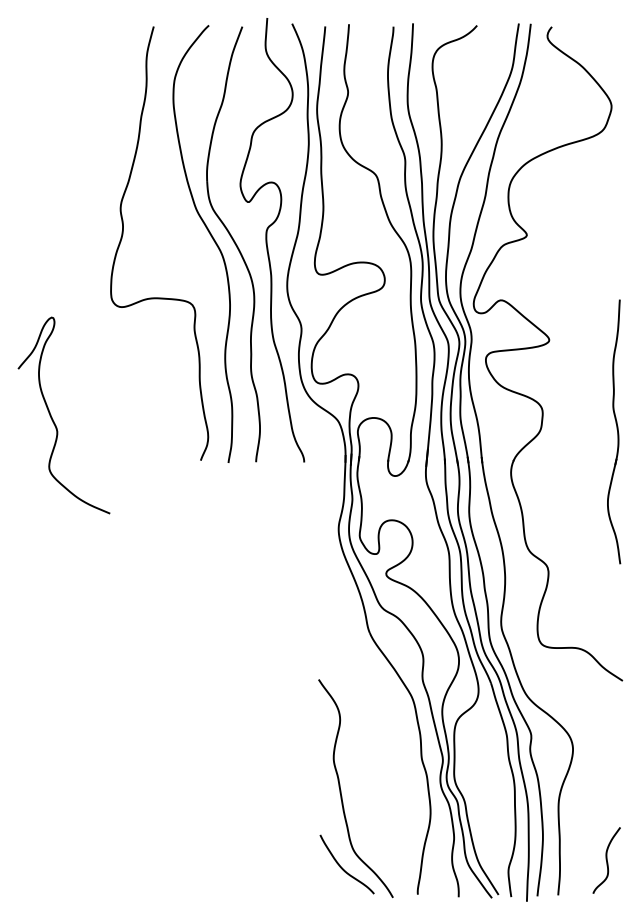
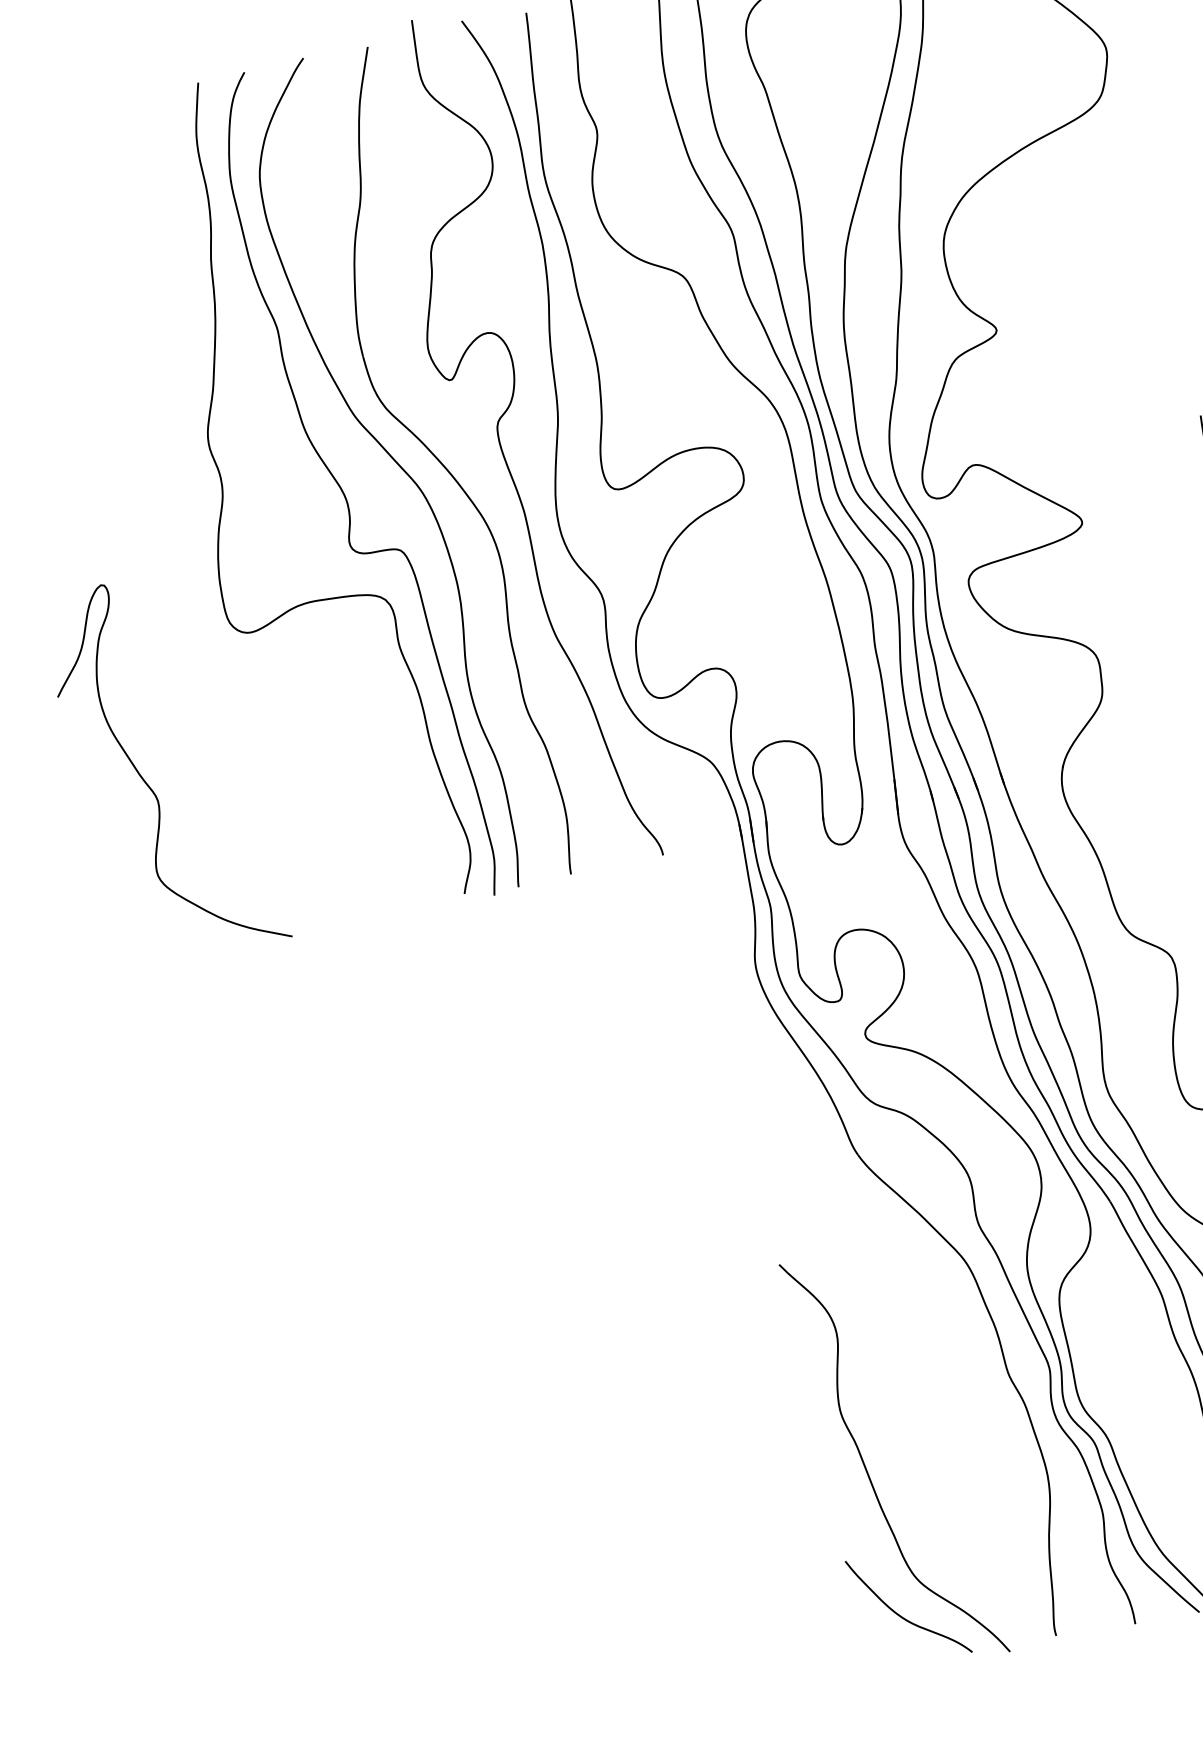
curve: (183, 245) -> (344, 489), added
curve: (53, 419) -> (145, 779), moved

